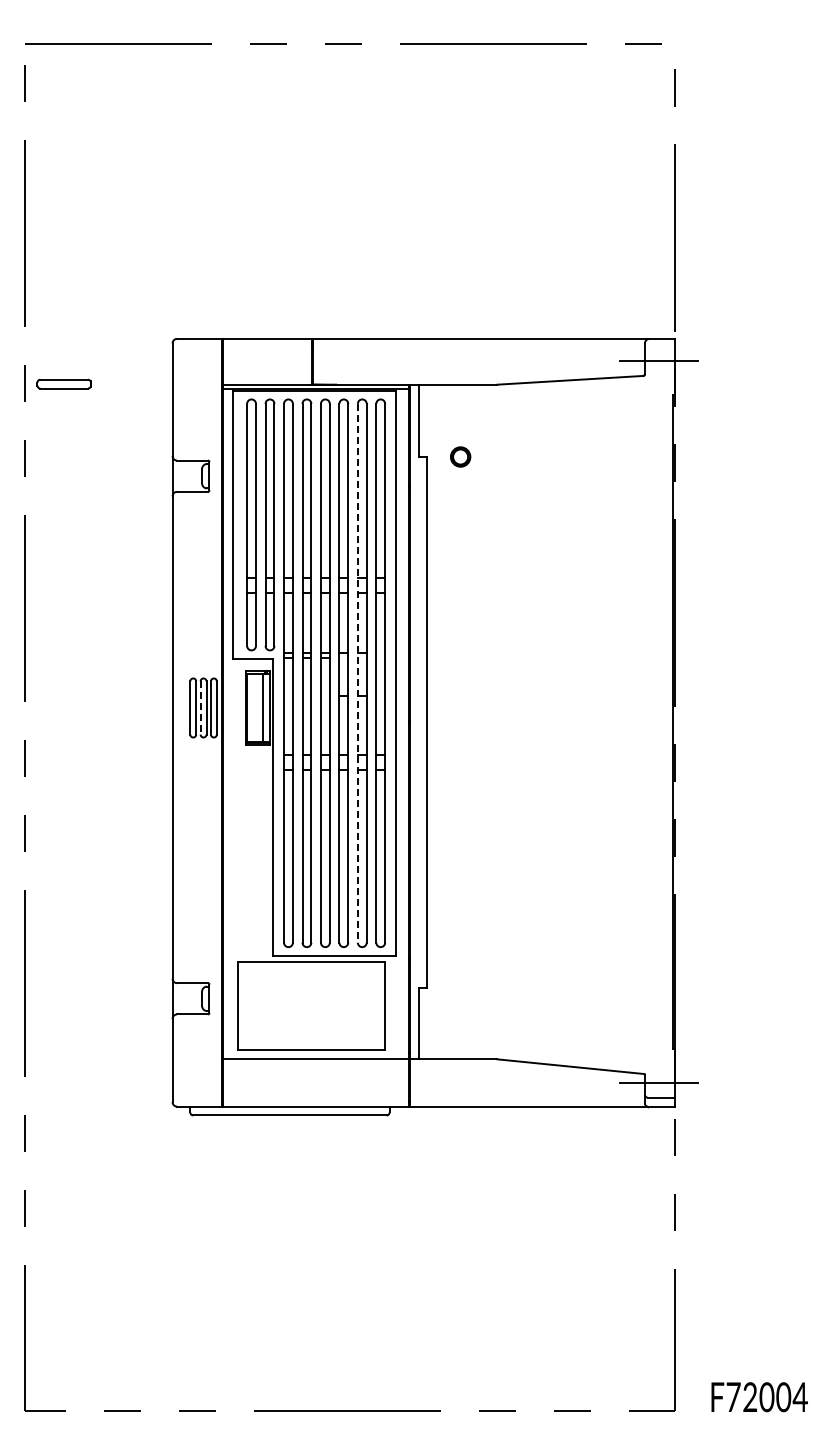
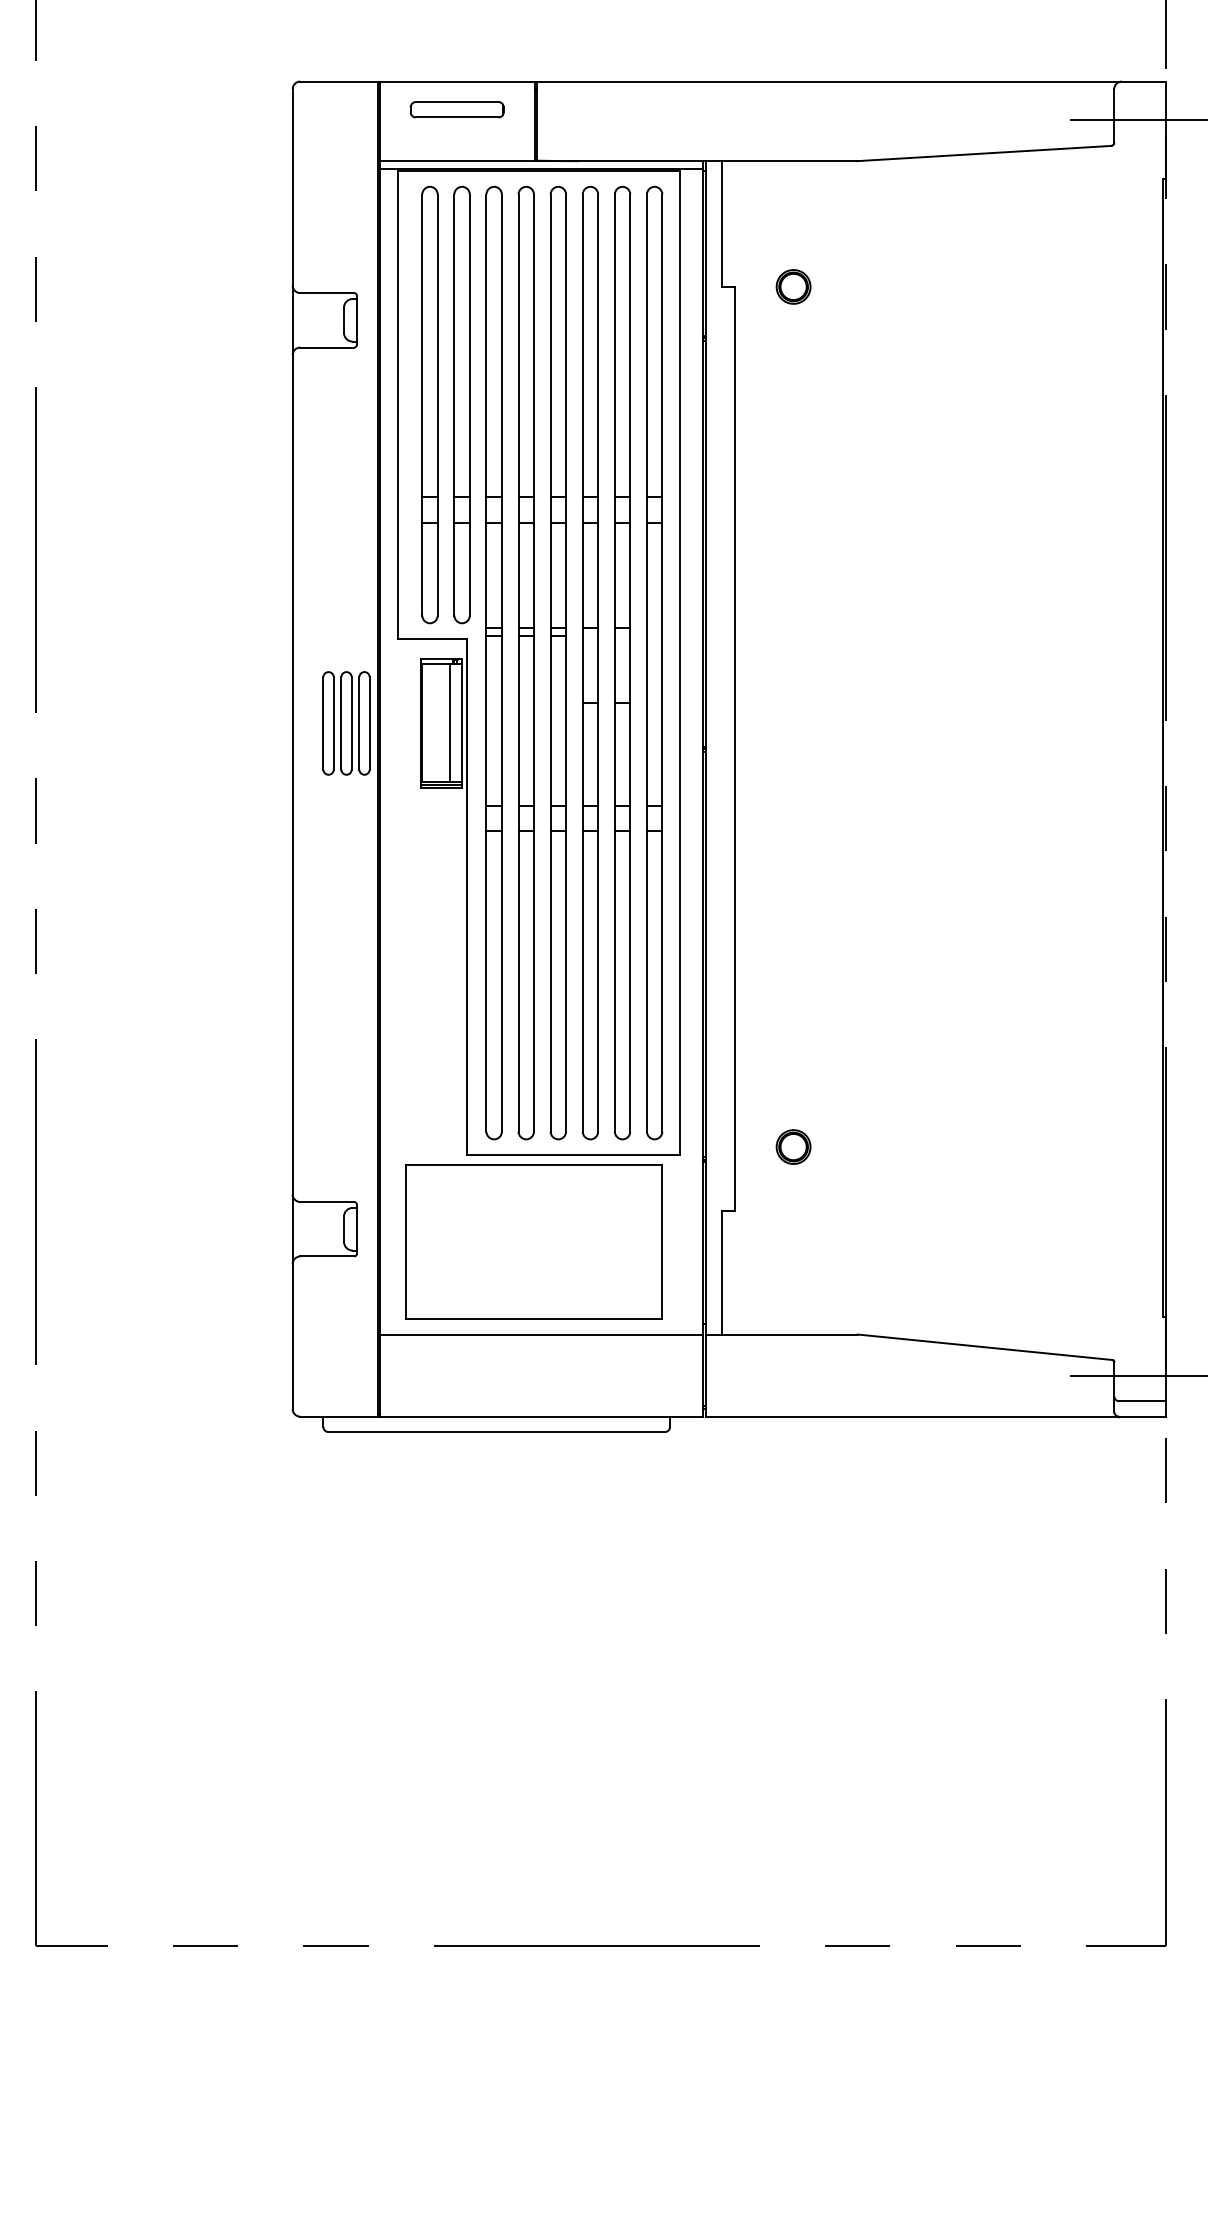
part: (63, 383) -> (455, 108), moved
line: (357, 673) -> (614, 663), dashed -> solid
line: (200, 707) -> (341, 722), dashed -> solid
part: (460, 951) -> (793, 1146), added

